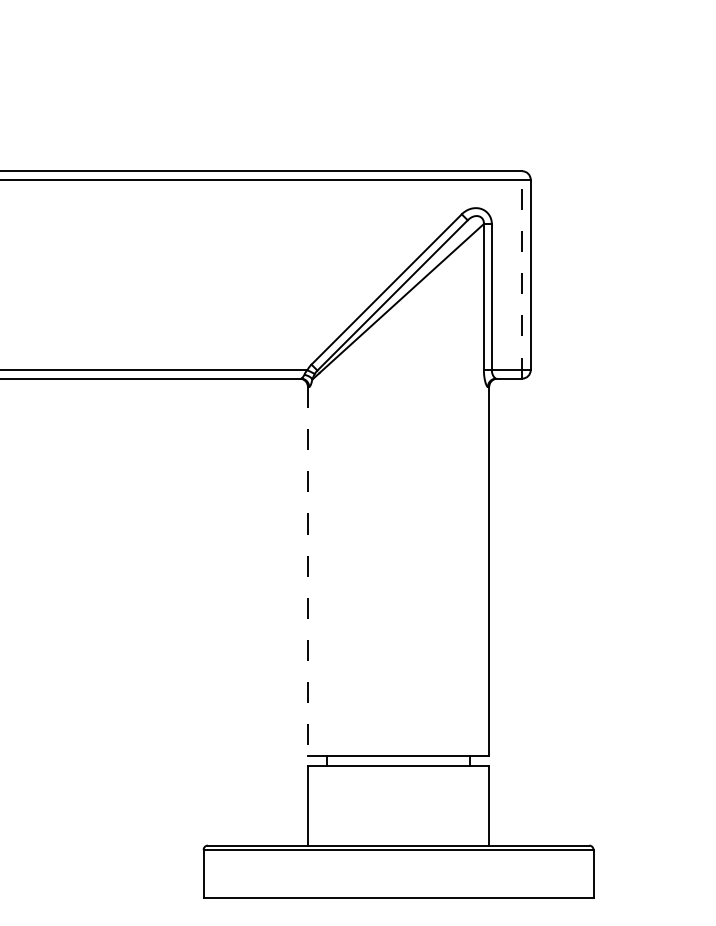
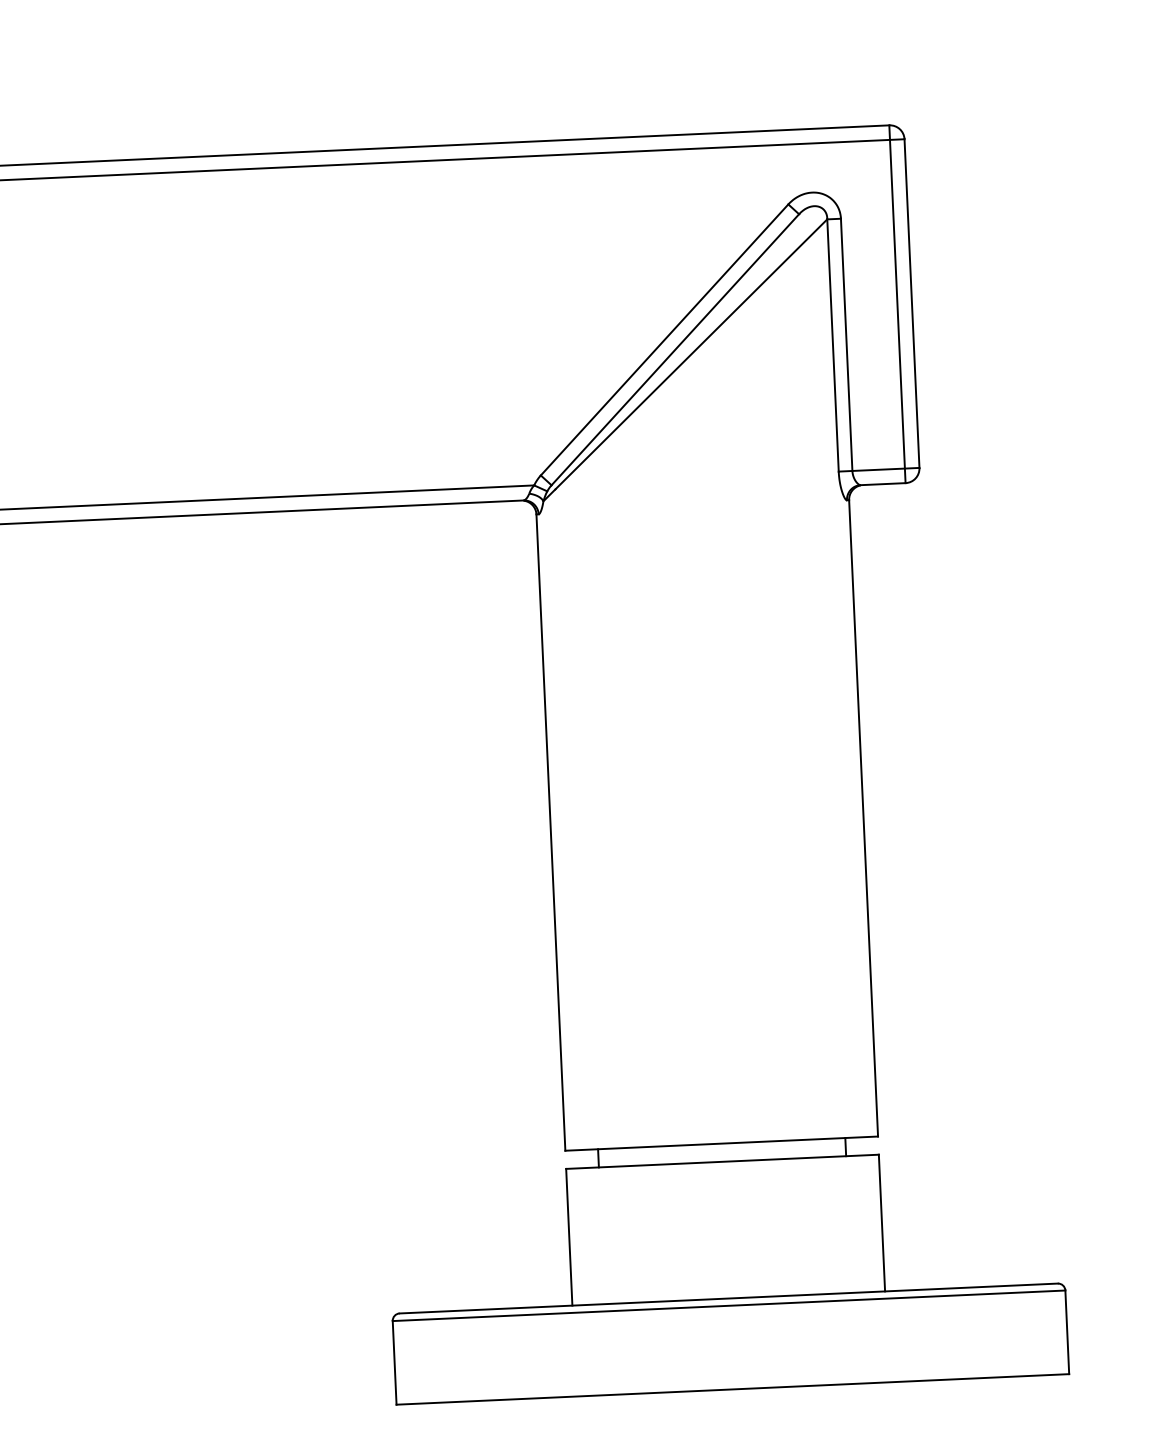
line: (522, 274) -> (897, 303), dashed -> solid
line: (307, 571) -> (550, 832), dashed -> solid

